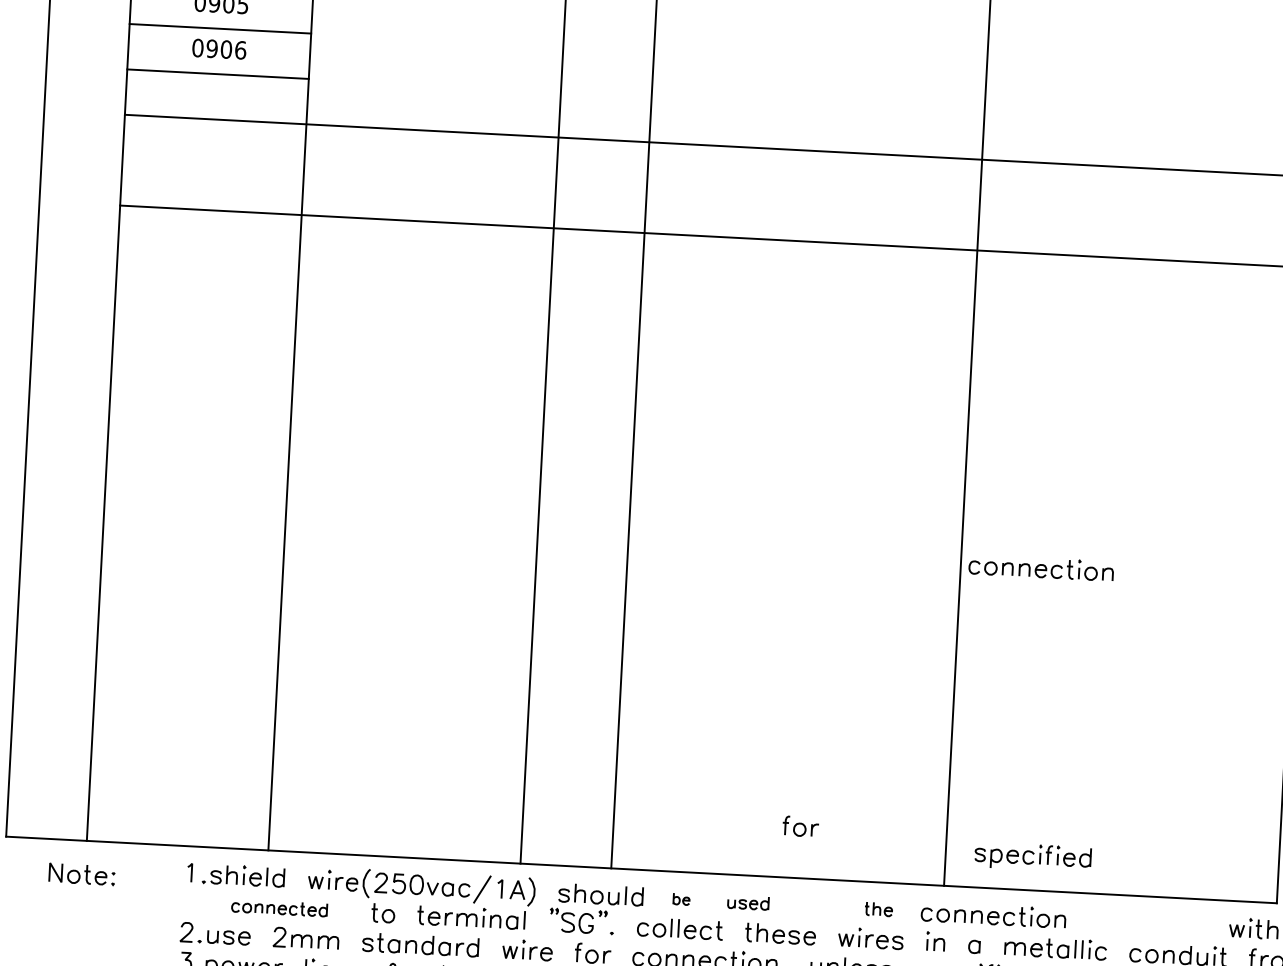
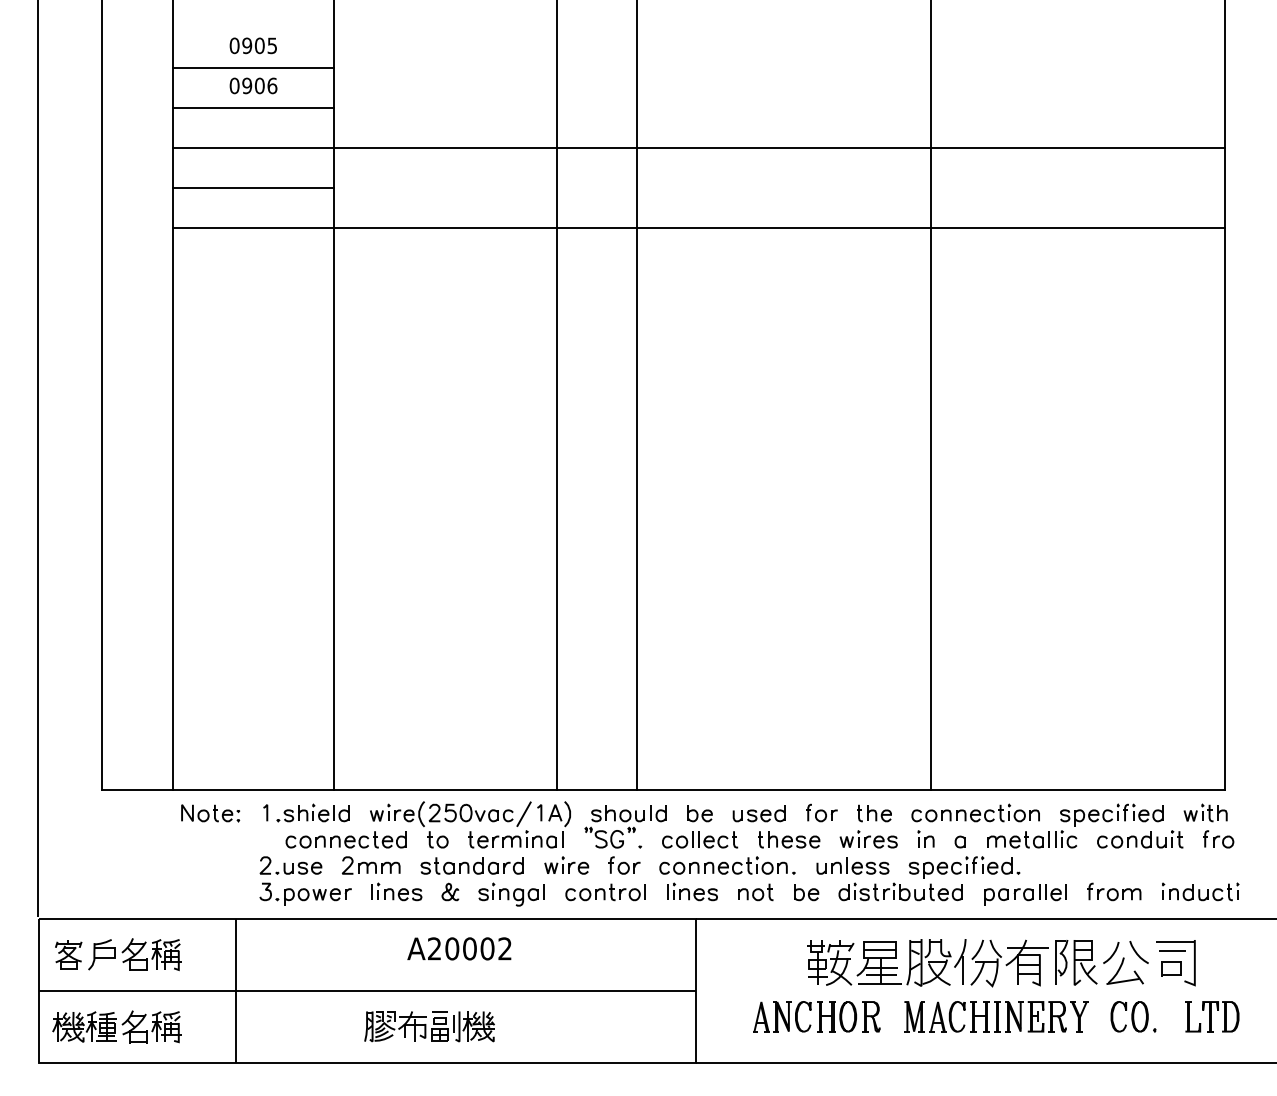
line: (213, 165) -> (253, 188), added
part: (1041, 567) -> (1001, 504), removed
part: (800, 825) -> (821, 812), moved
part: (1032, 856) -> (1111, 814), moved
part: (81, 874) -> (210, 813), moved
part: (680, 899) -> (699, 813), size x1.67
part: (747, 902) -> (758, 813), size x1.43
part: (278, 907) -> (345, 839), size x1.43
part: (879, 909) -> (874, 813), size x1.43

